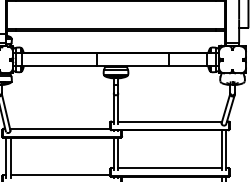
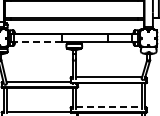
line: (60, 66) -> (38, 42), solid -> dashed
line: (169, 168) -> (108, 107), solid -> dashed

